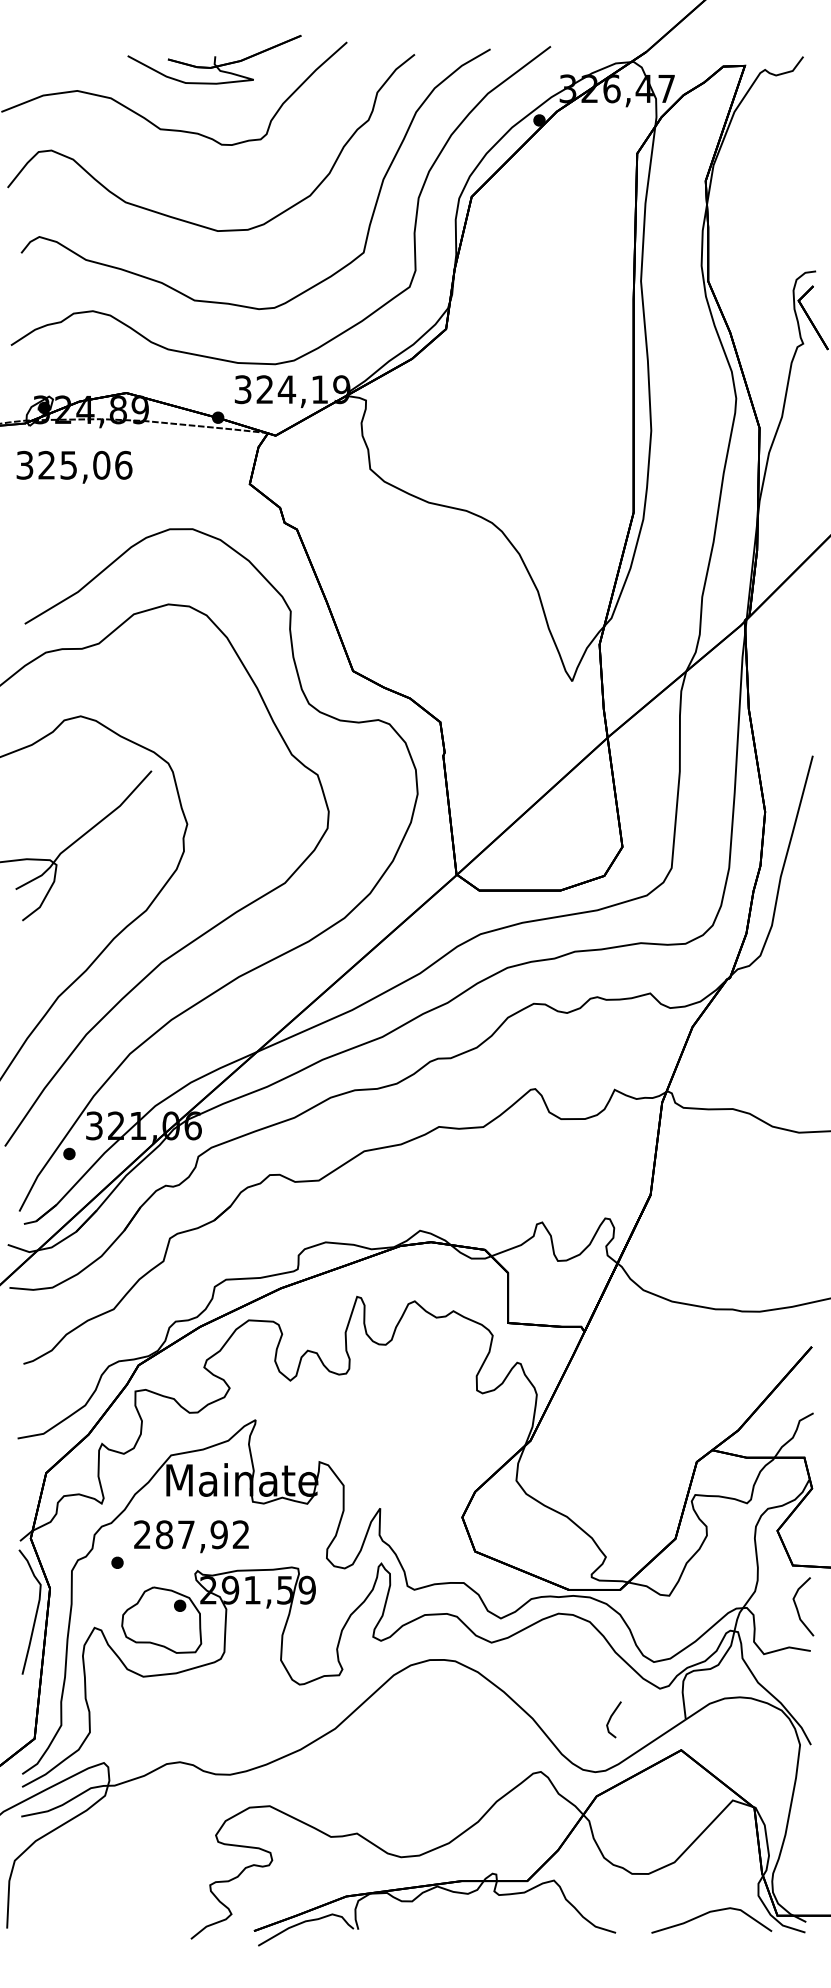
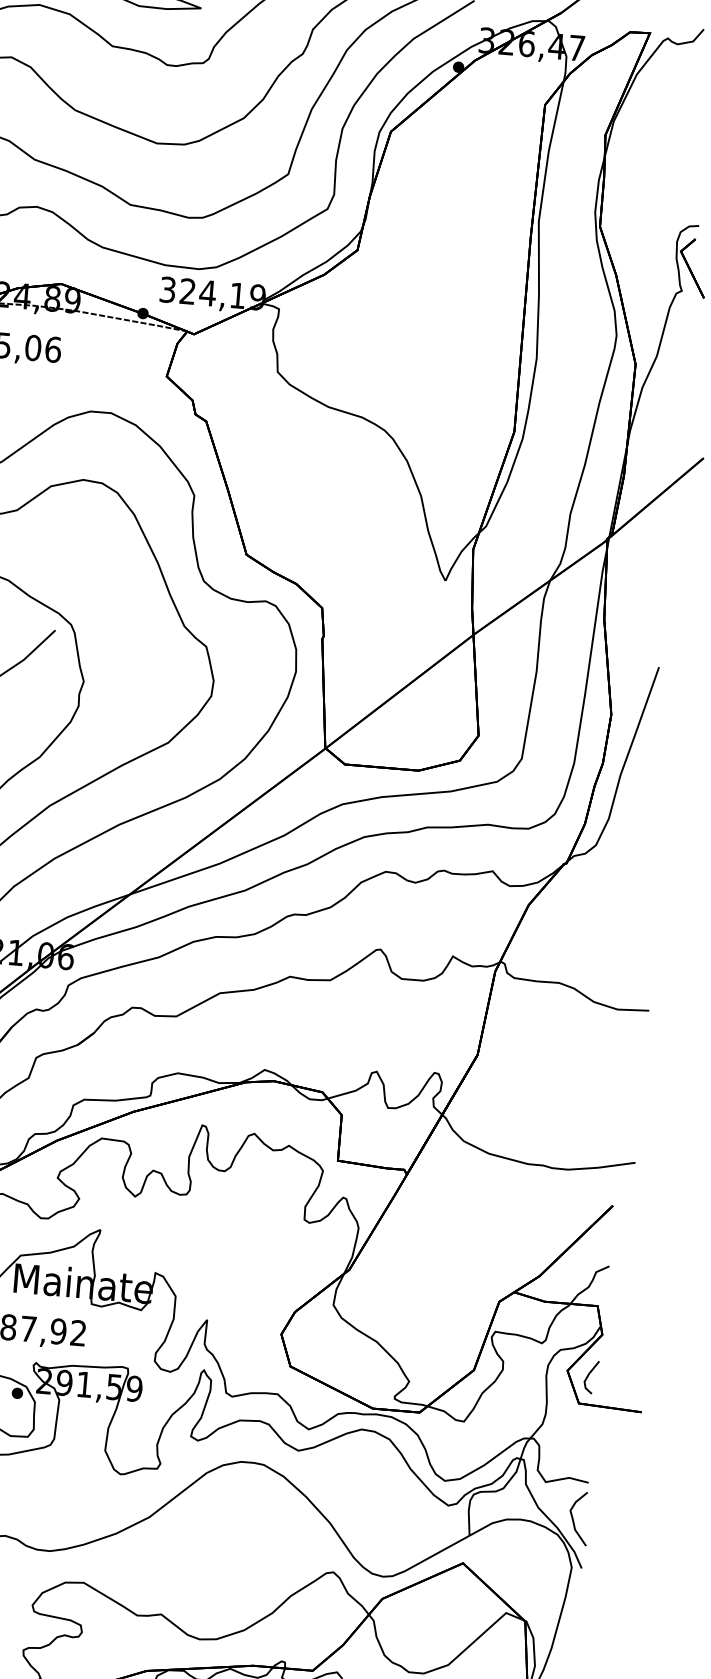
curve: (798, 1609) -> (574, 1520), moved
line: (611, 1718) -> (589, 1375), moved

